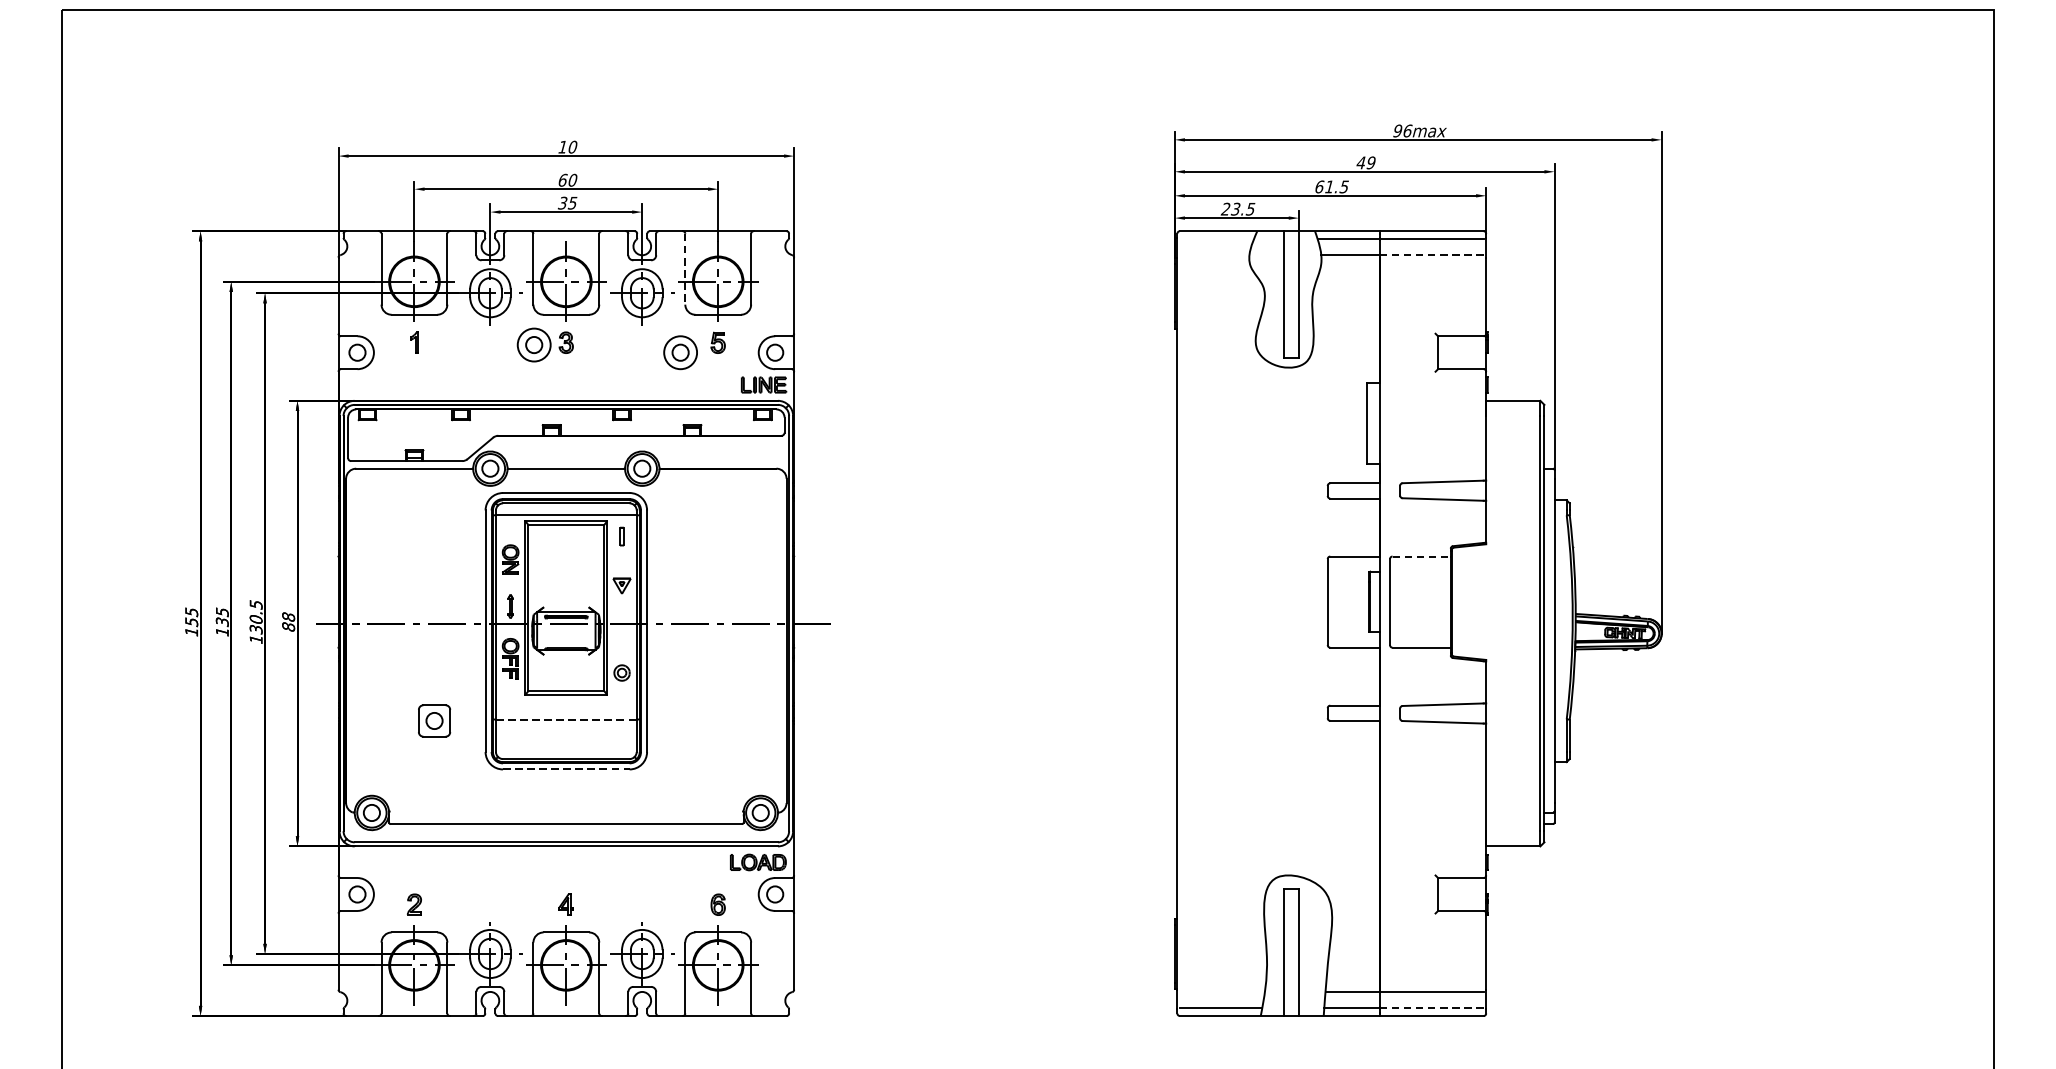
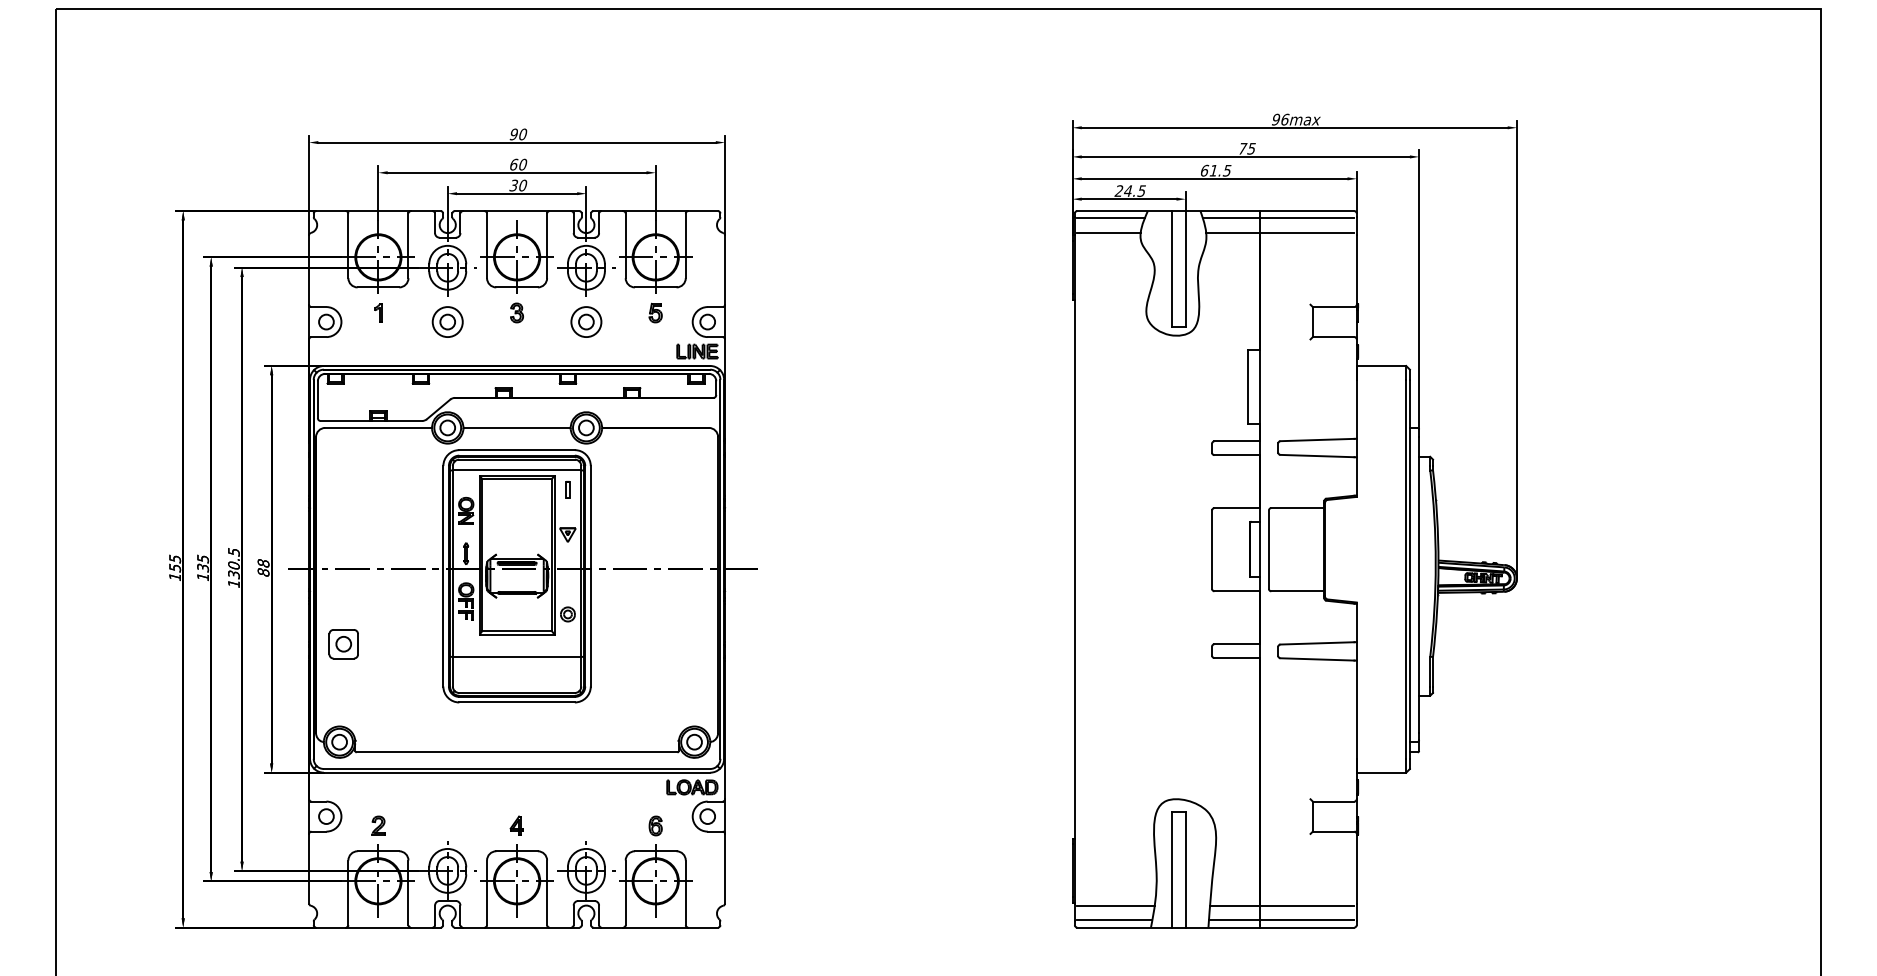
text: (562, 147) -> (513, 134), 10 -> 90
text: (1365, 162) -> (1246, 148), 49 -> 75
text: (572, 203) -> (522, 185), 35 -> 30
text: (1235, 208) -> (1127, 190), 23.5 -> 24.5
line: (1216, 239) -> (1110, 218), added
line: (1214, 255) -> (1108, 233), added
line: (1431, 255) -> (1306, 233), dashed -> solid
line: (685, 269) -> (625, 246), dashed -> solid
part: (533, 344) -> (447, 321), moved
part: (680, 352) -> (586, 321), moved
line: (1421, 556) -> (1297, 508), dashed -> solid
line: (566, 719) -> (517, 656), dashed -> solid
part: (434, 721) -> (343, 644), moved
line: (566, 769) -> (517, 702), dashed -> solid
line: (1221, 991) -> (1115, 905), added
line: (1431, 1008) -> (1306, 920), dashed -> solid

